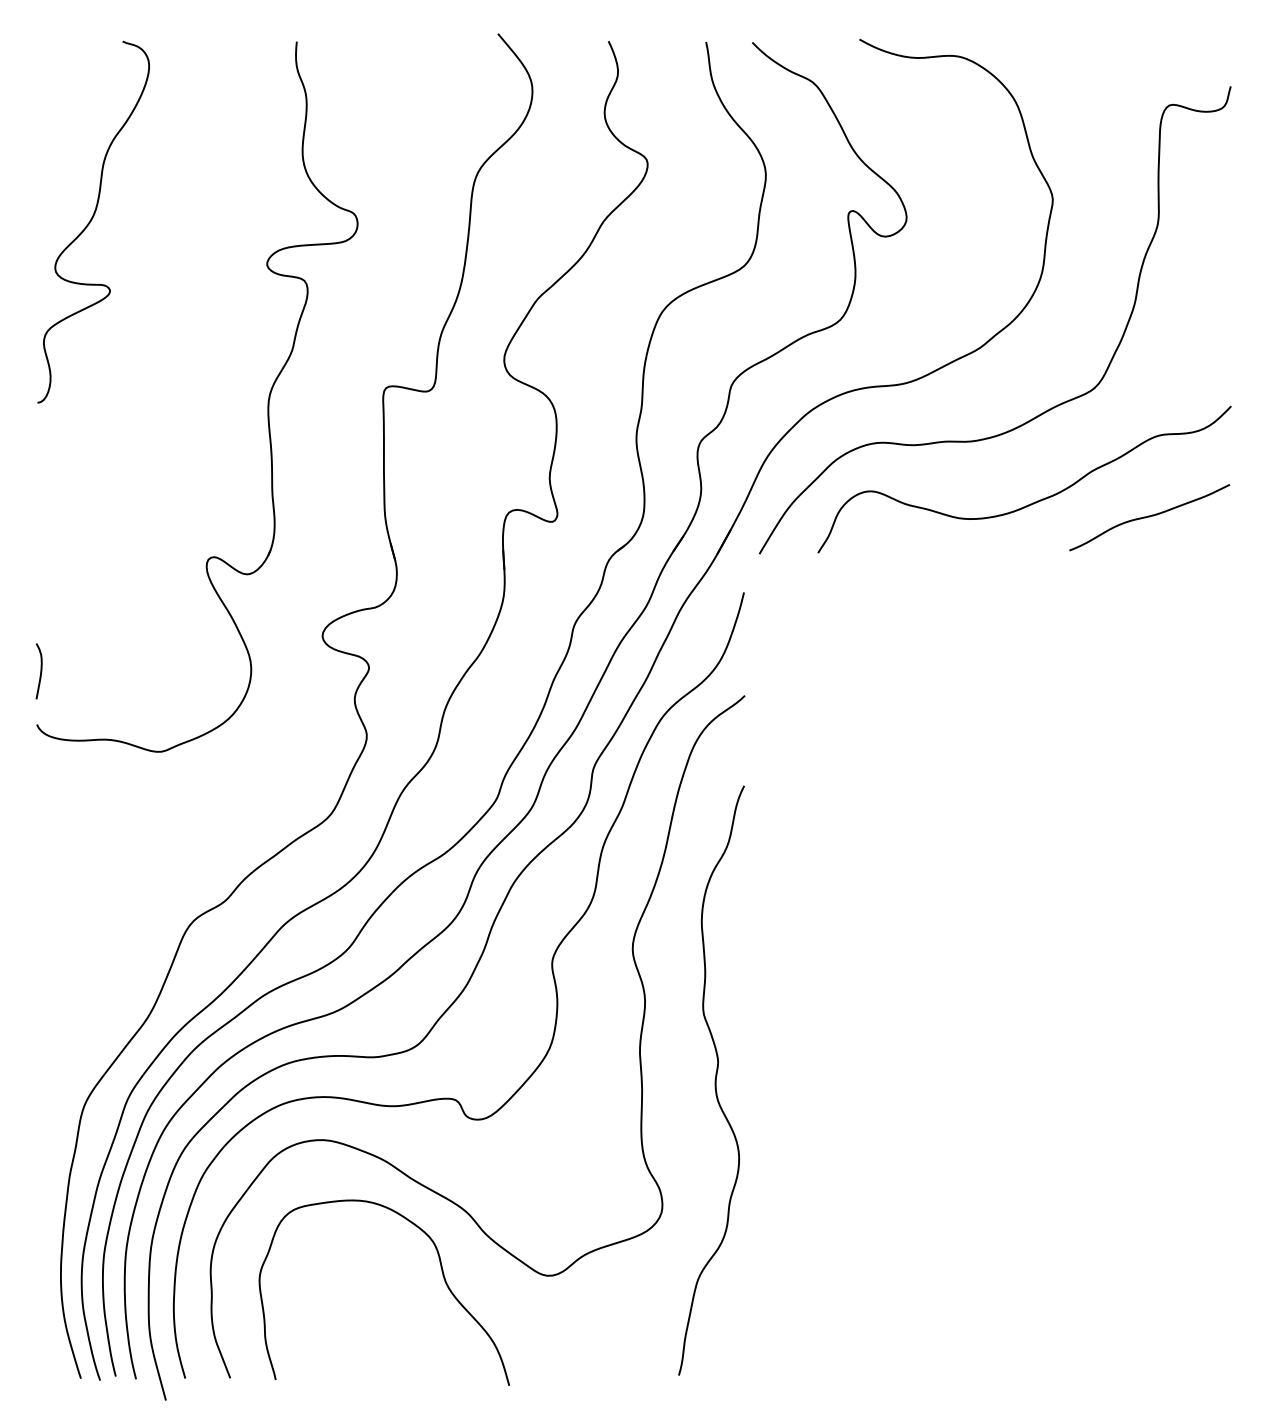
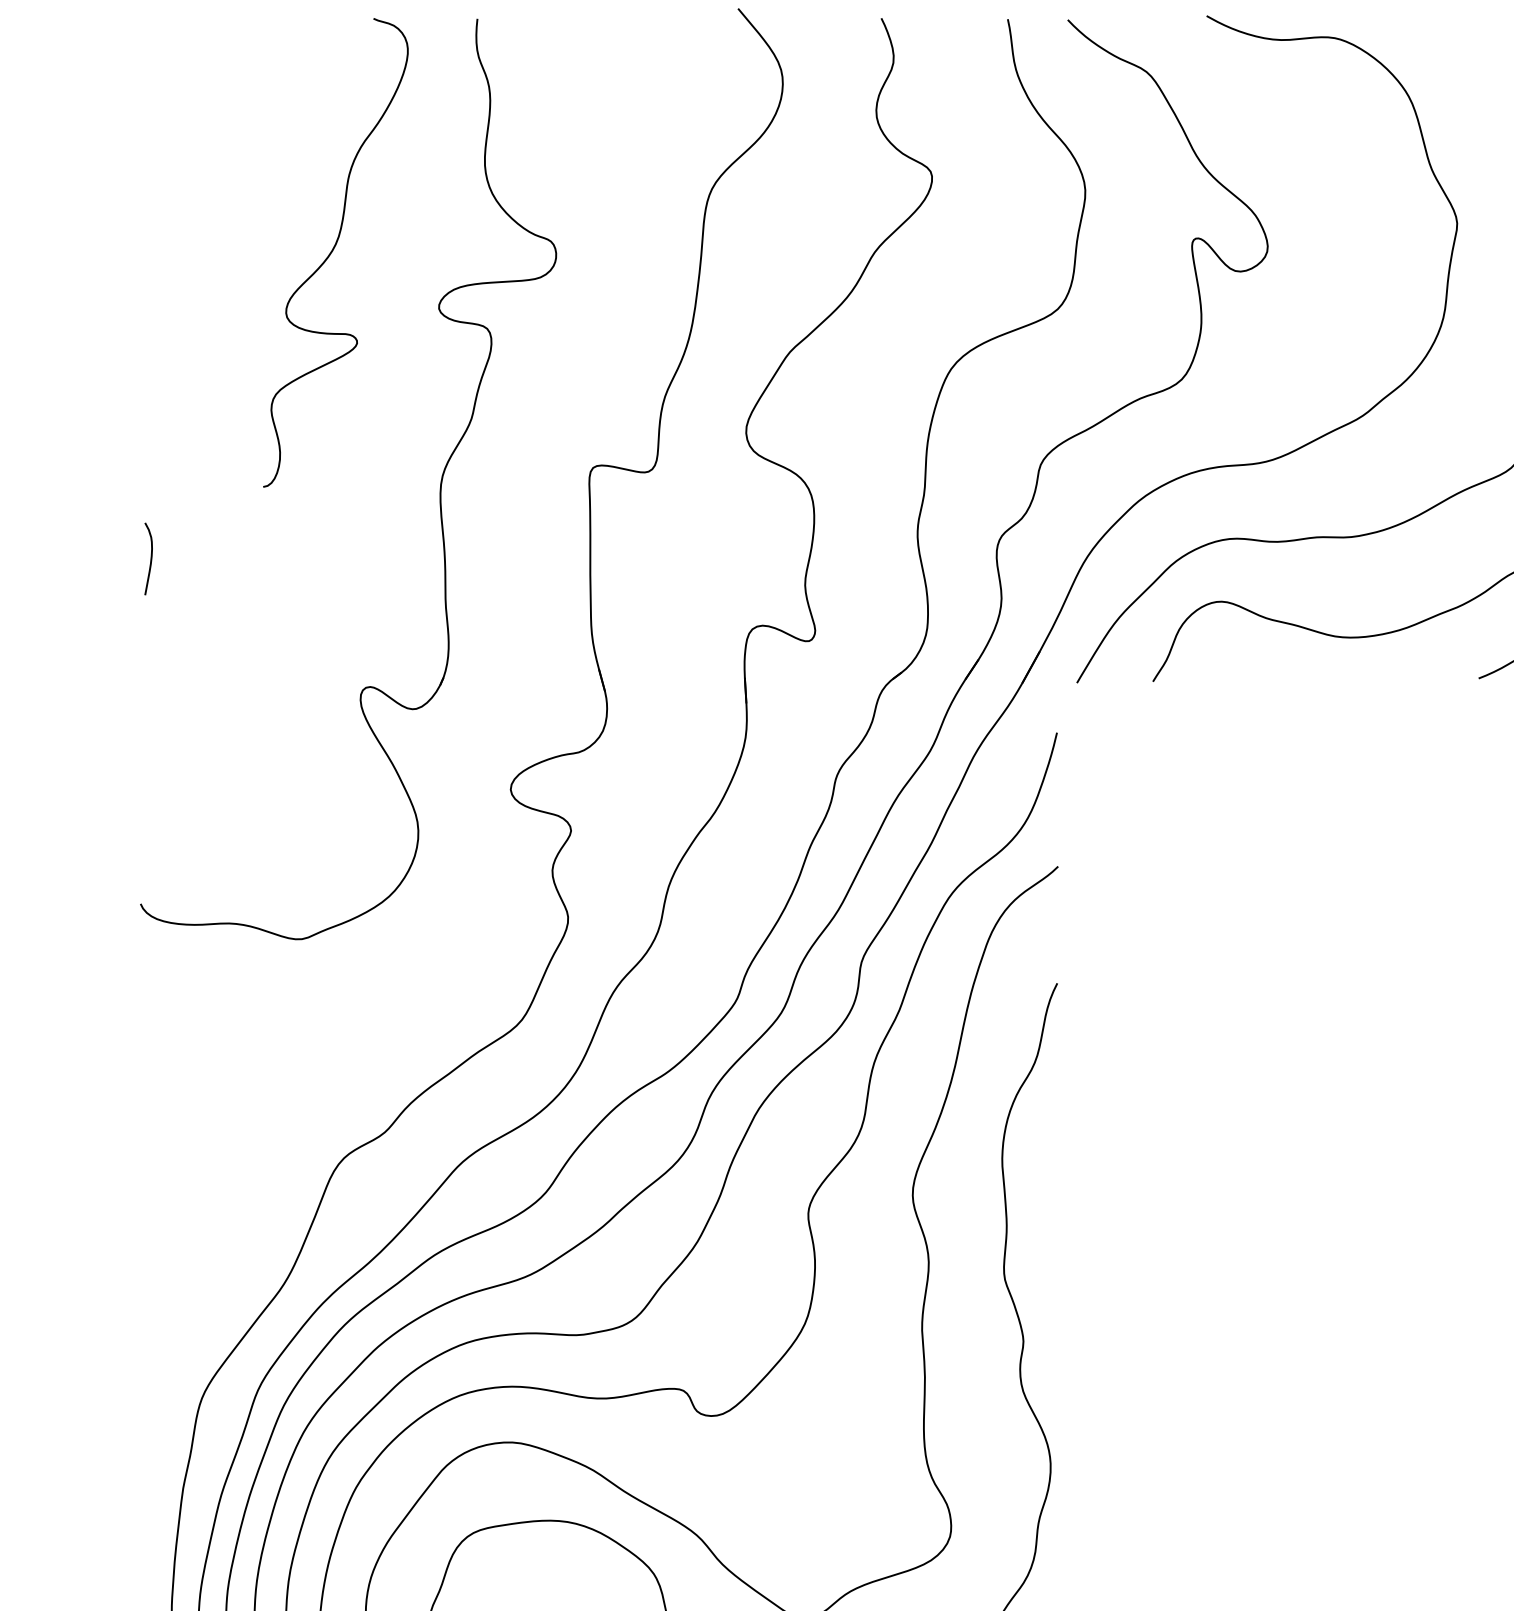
curve: (91, 221) -> (333, 251), moved
curve: (40, 671) -> (150, 559), moved

